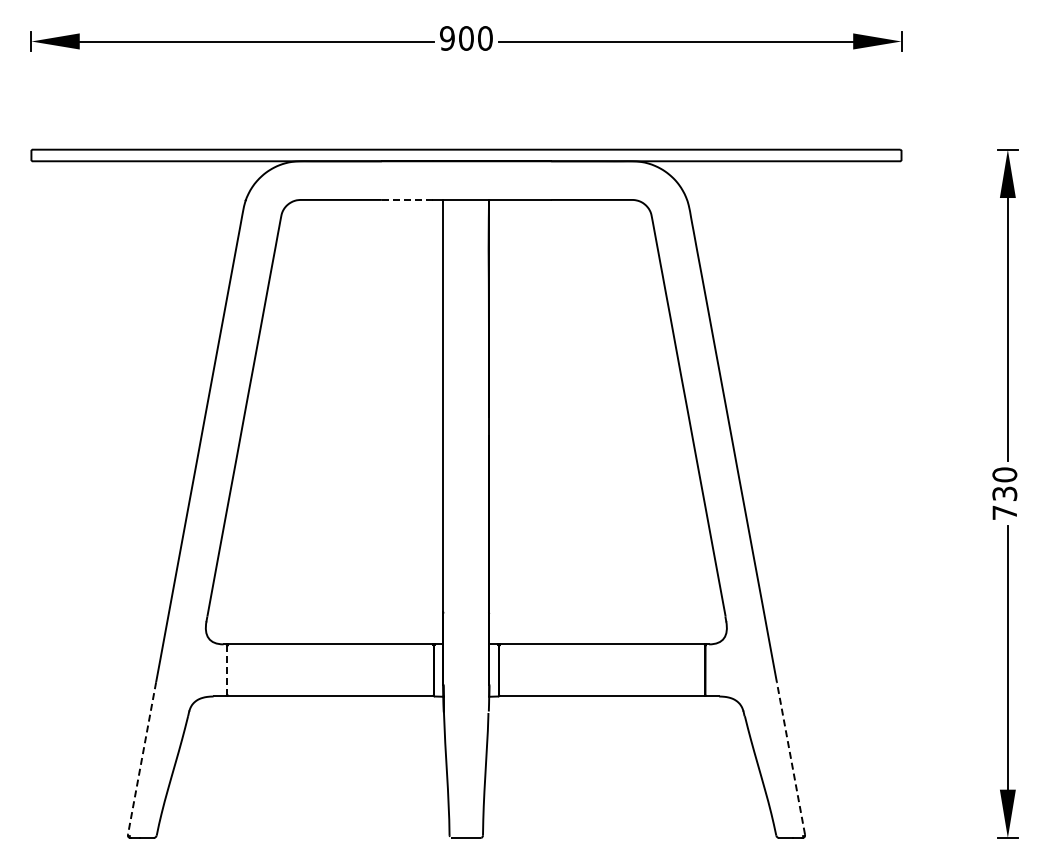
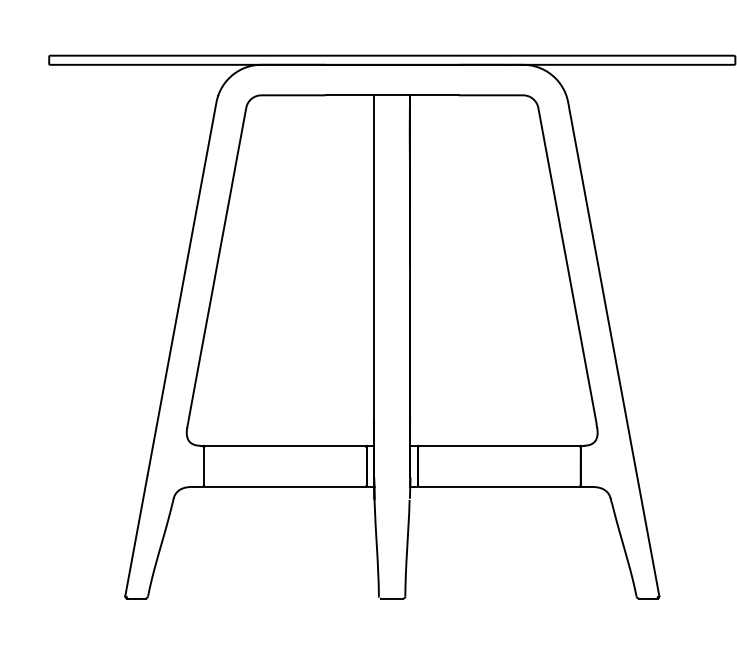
line: (407, 199) -> (345, 94), dashed -> solid
line: (227, 669) -> (203, 465), dashed -> solid
line: (790, 757) -> (647, 535), dashed -> solid
line: (141, 758) -> (136, 535), dashed -> solid

